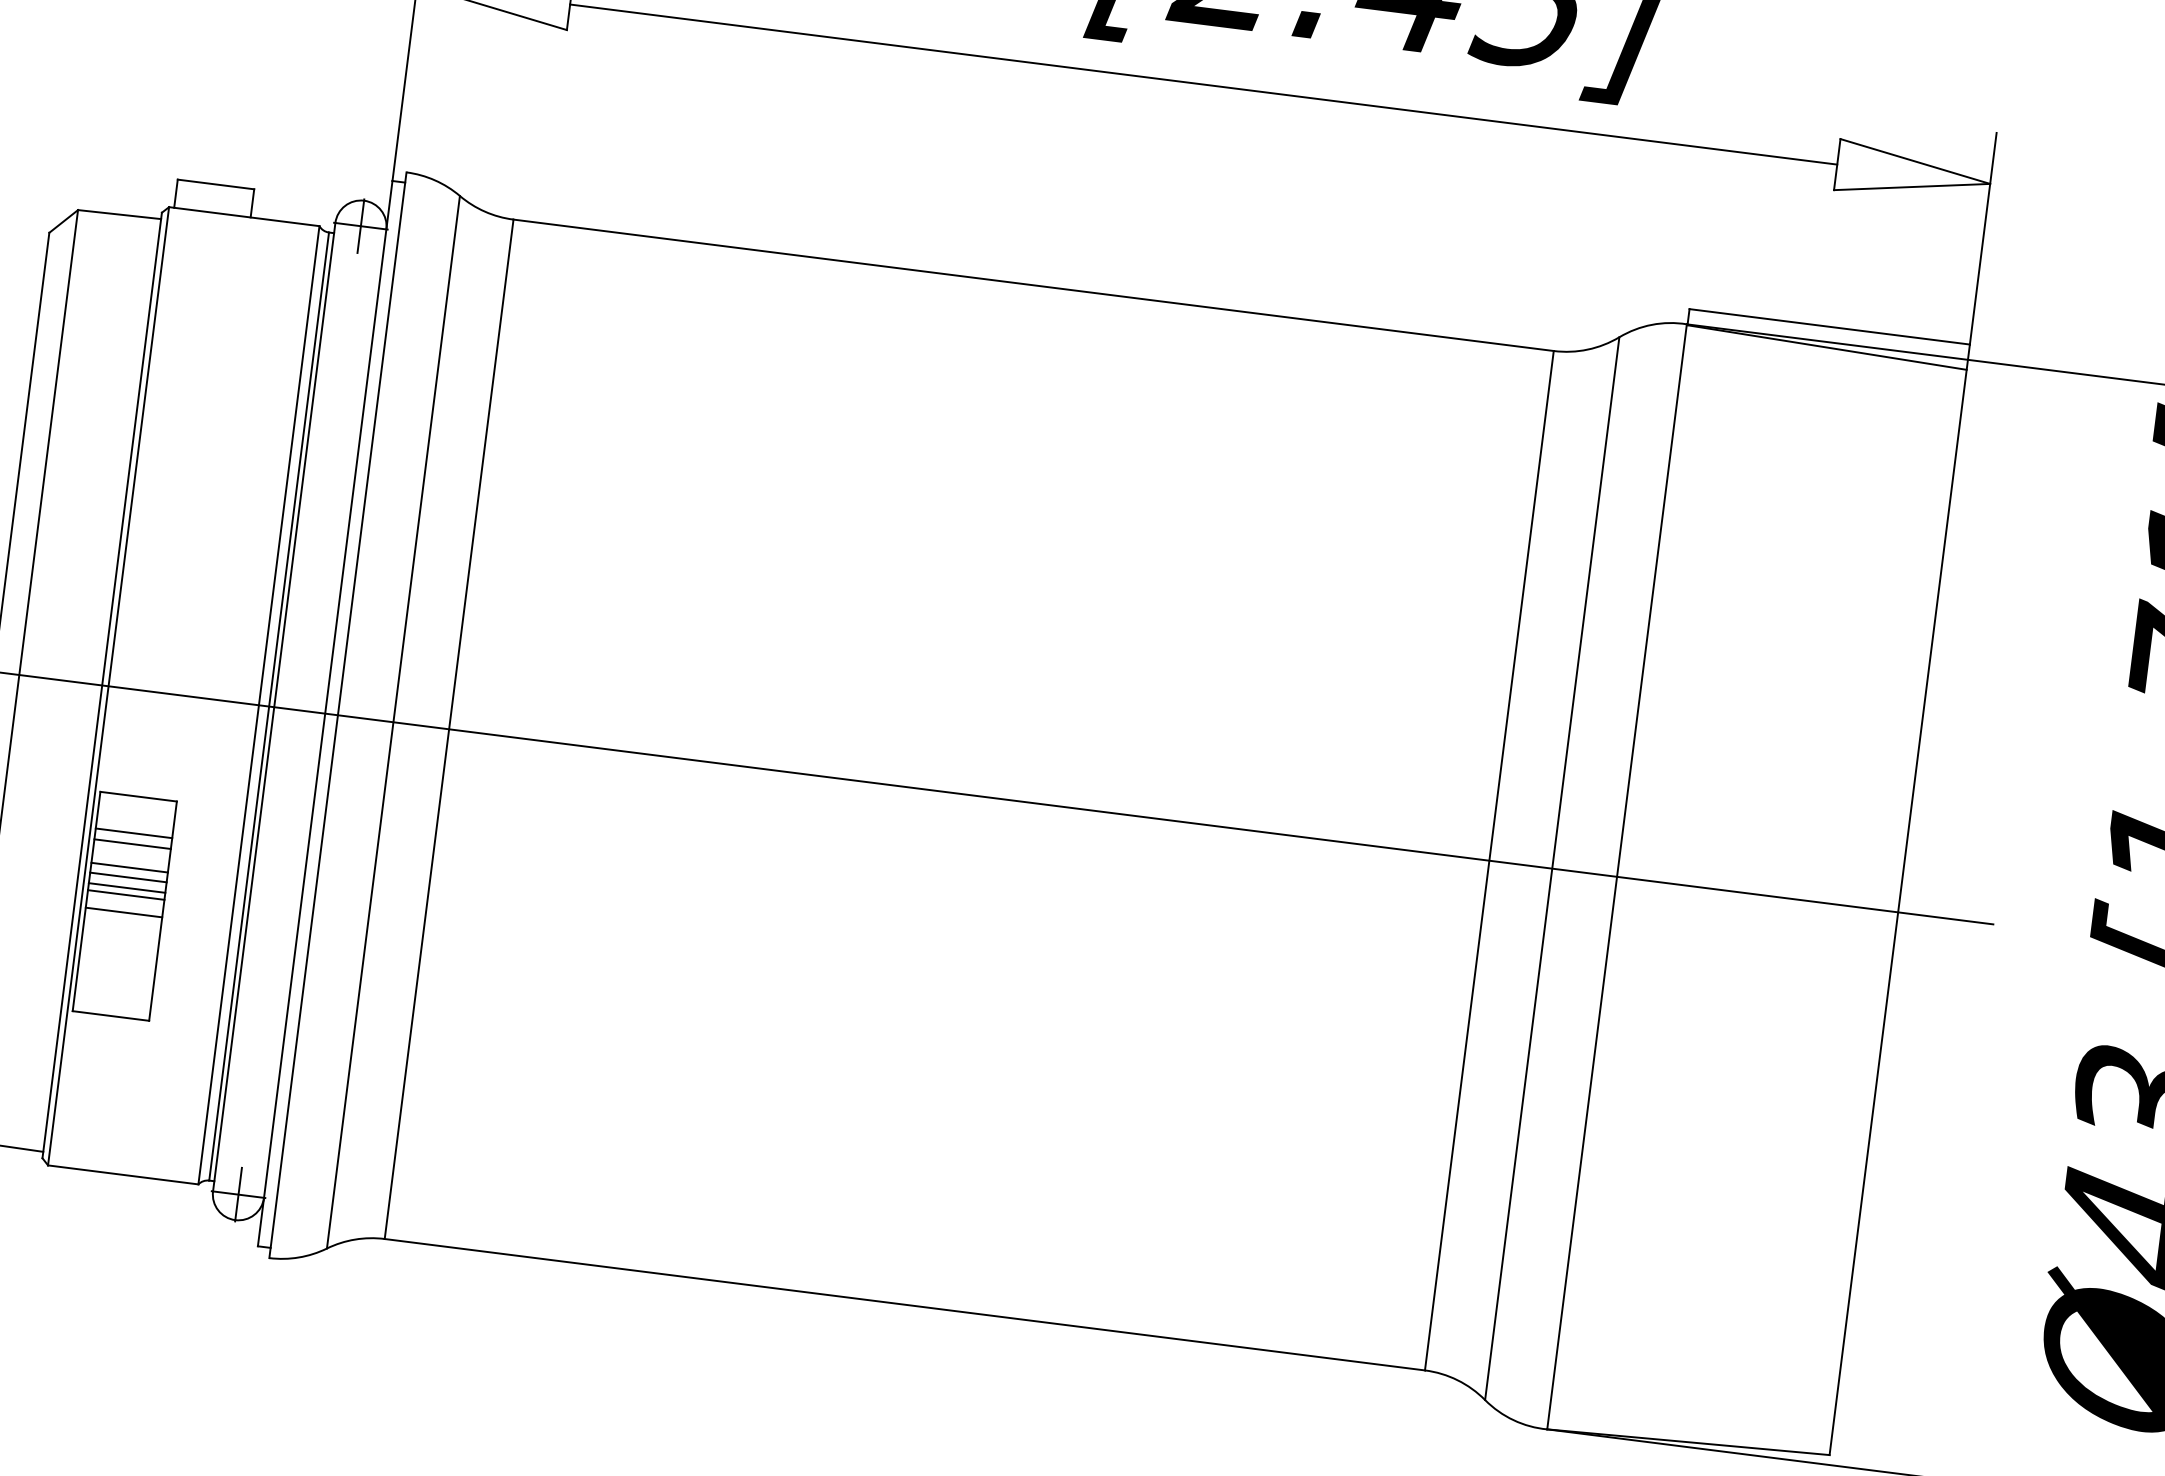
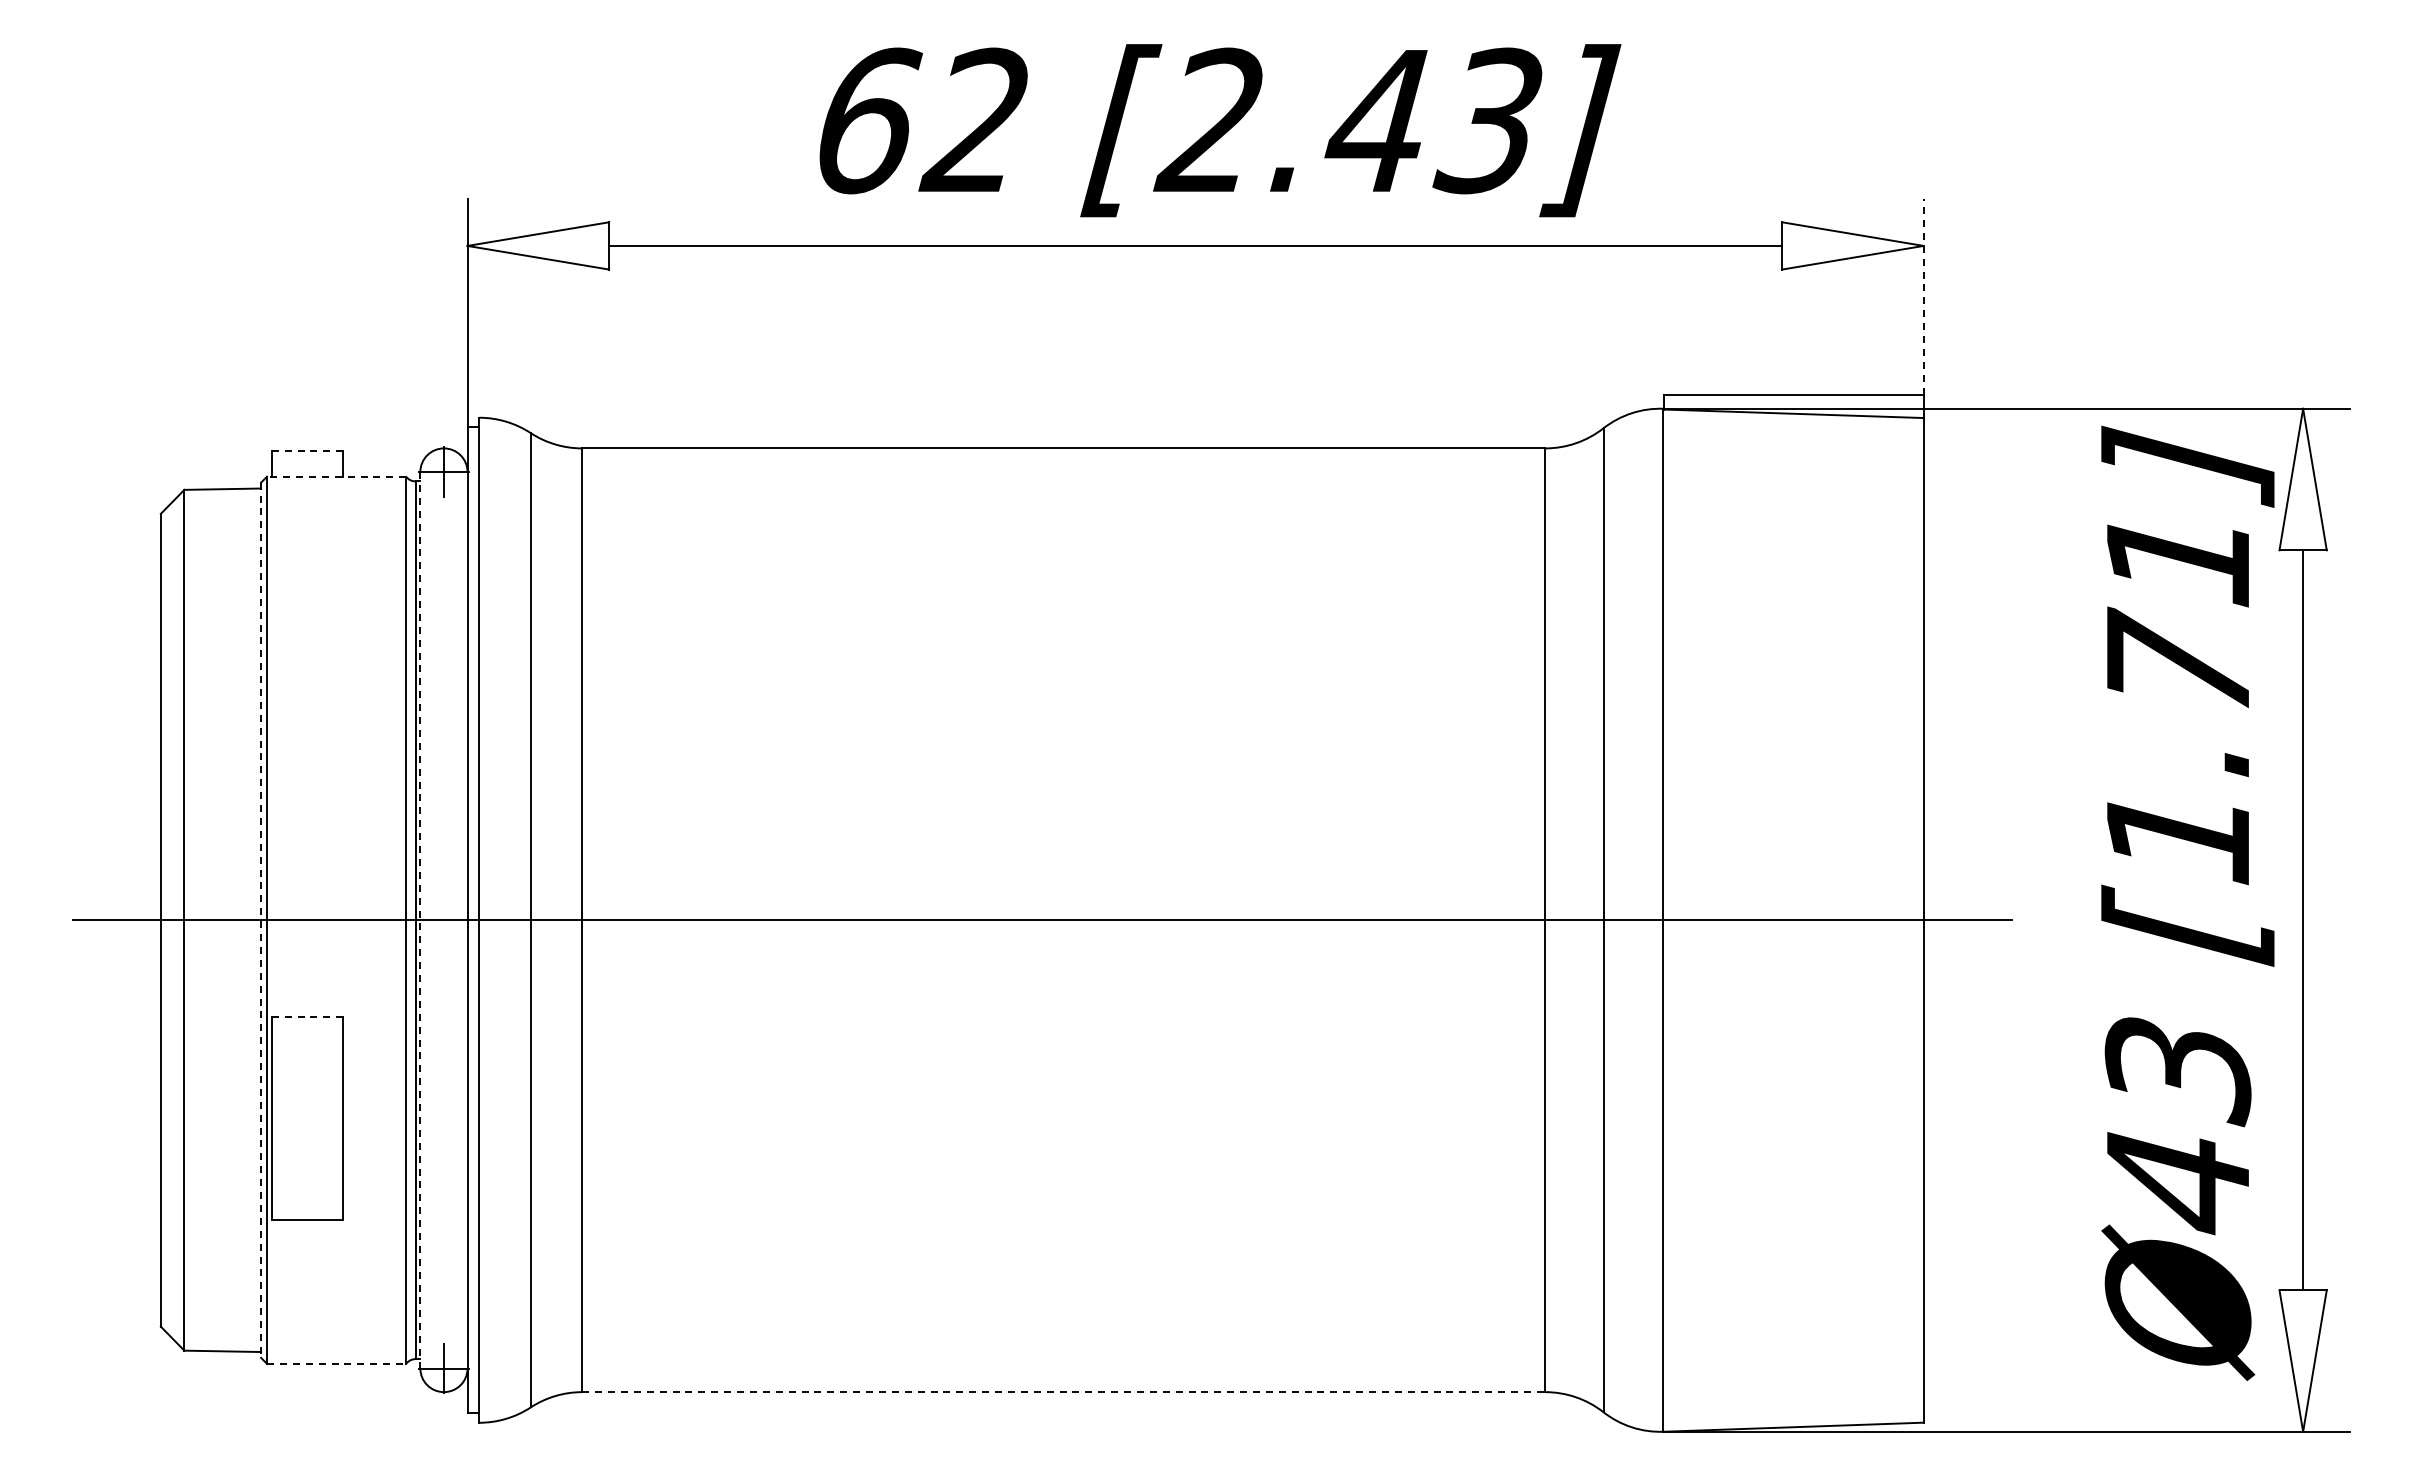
line: (216, 184) -> (307, 450), solid -> dashed
line: (244, 216) -> (336, 476), solid -> dashed
line: (1983, 238) -> (1923, 296), solid -> dashed
line: (102, 685) -> (261, 920), solid -> dashed
line: (274, 707) -> (420, 920), solid -> dashed
line: (139, 796) -> (307, 1017), solid -> dashed
line: (133, 833) -> (306, 1051), removed
line: (131, 844) -> (306, 1061), removed
line: (128, 867) -> (306, 1083), removed
line: (127, 877) -> (306, 1092), removed
line: (126, 887) -> (306, 1101), removed
line: (125, 894) -> (306, 1108), removed
line: (123, 912) -> (306, 1124), removed
line: (123, 1174) -> (336, 1363), solid -> dashed
line: (905, 1305) -> (1064, 1392), solid -> dashed

